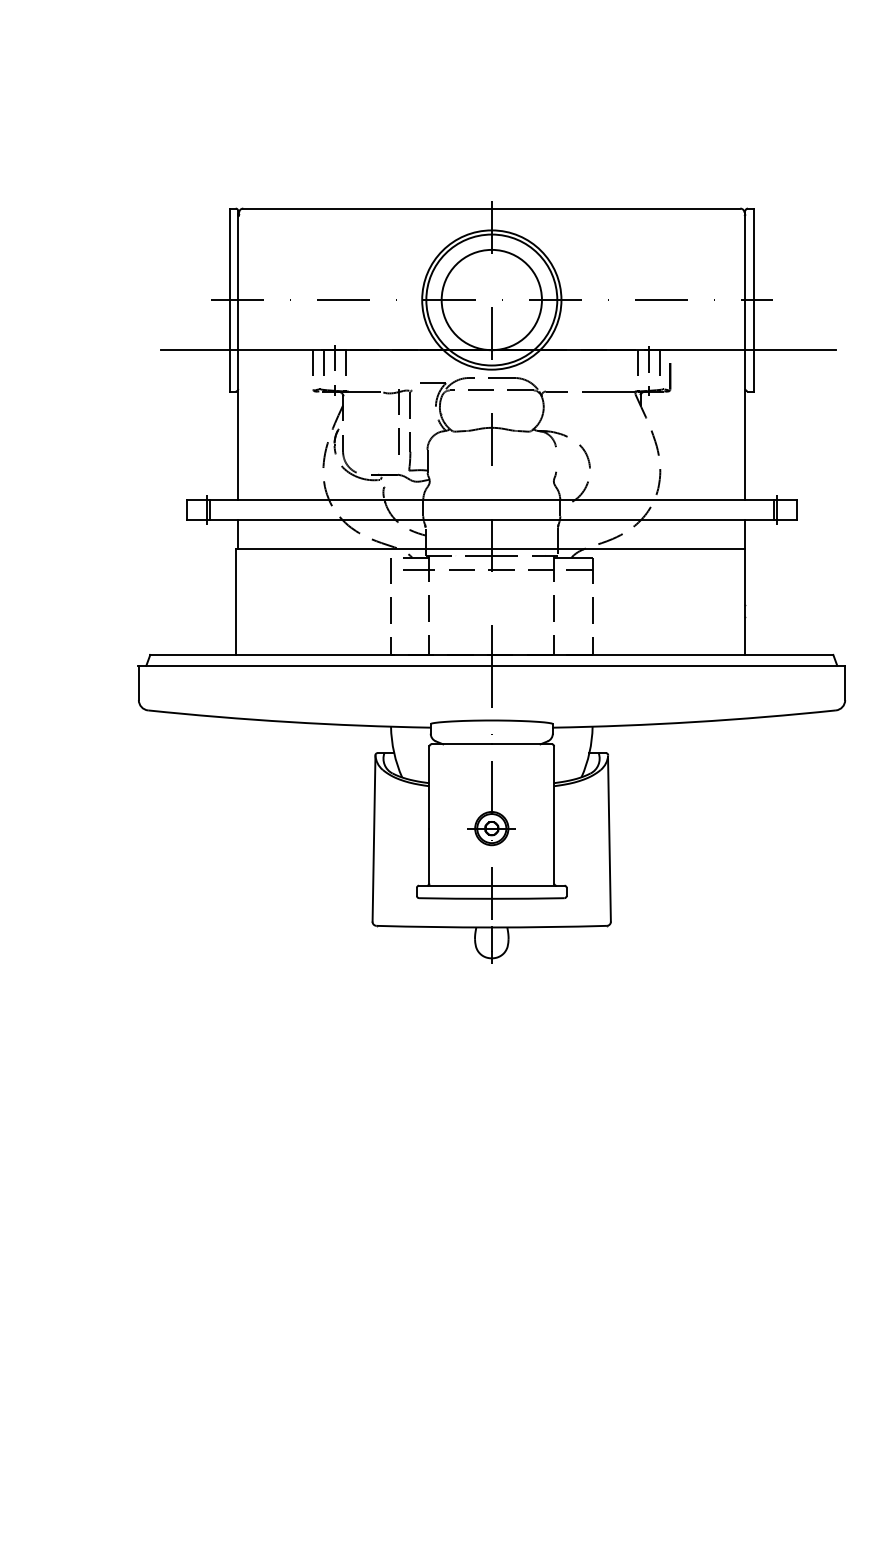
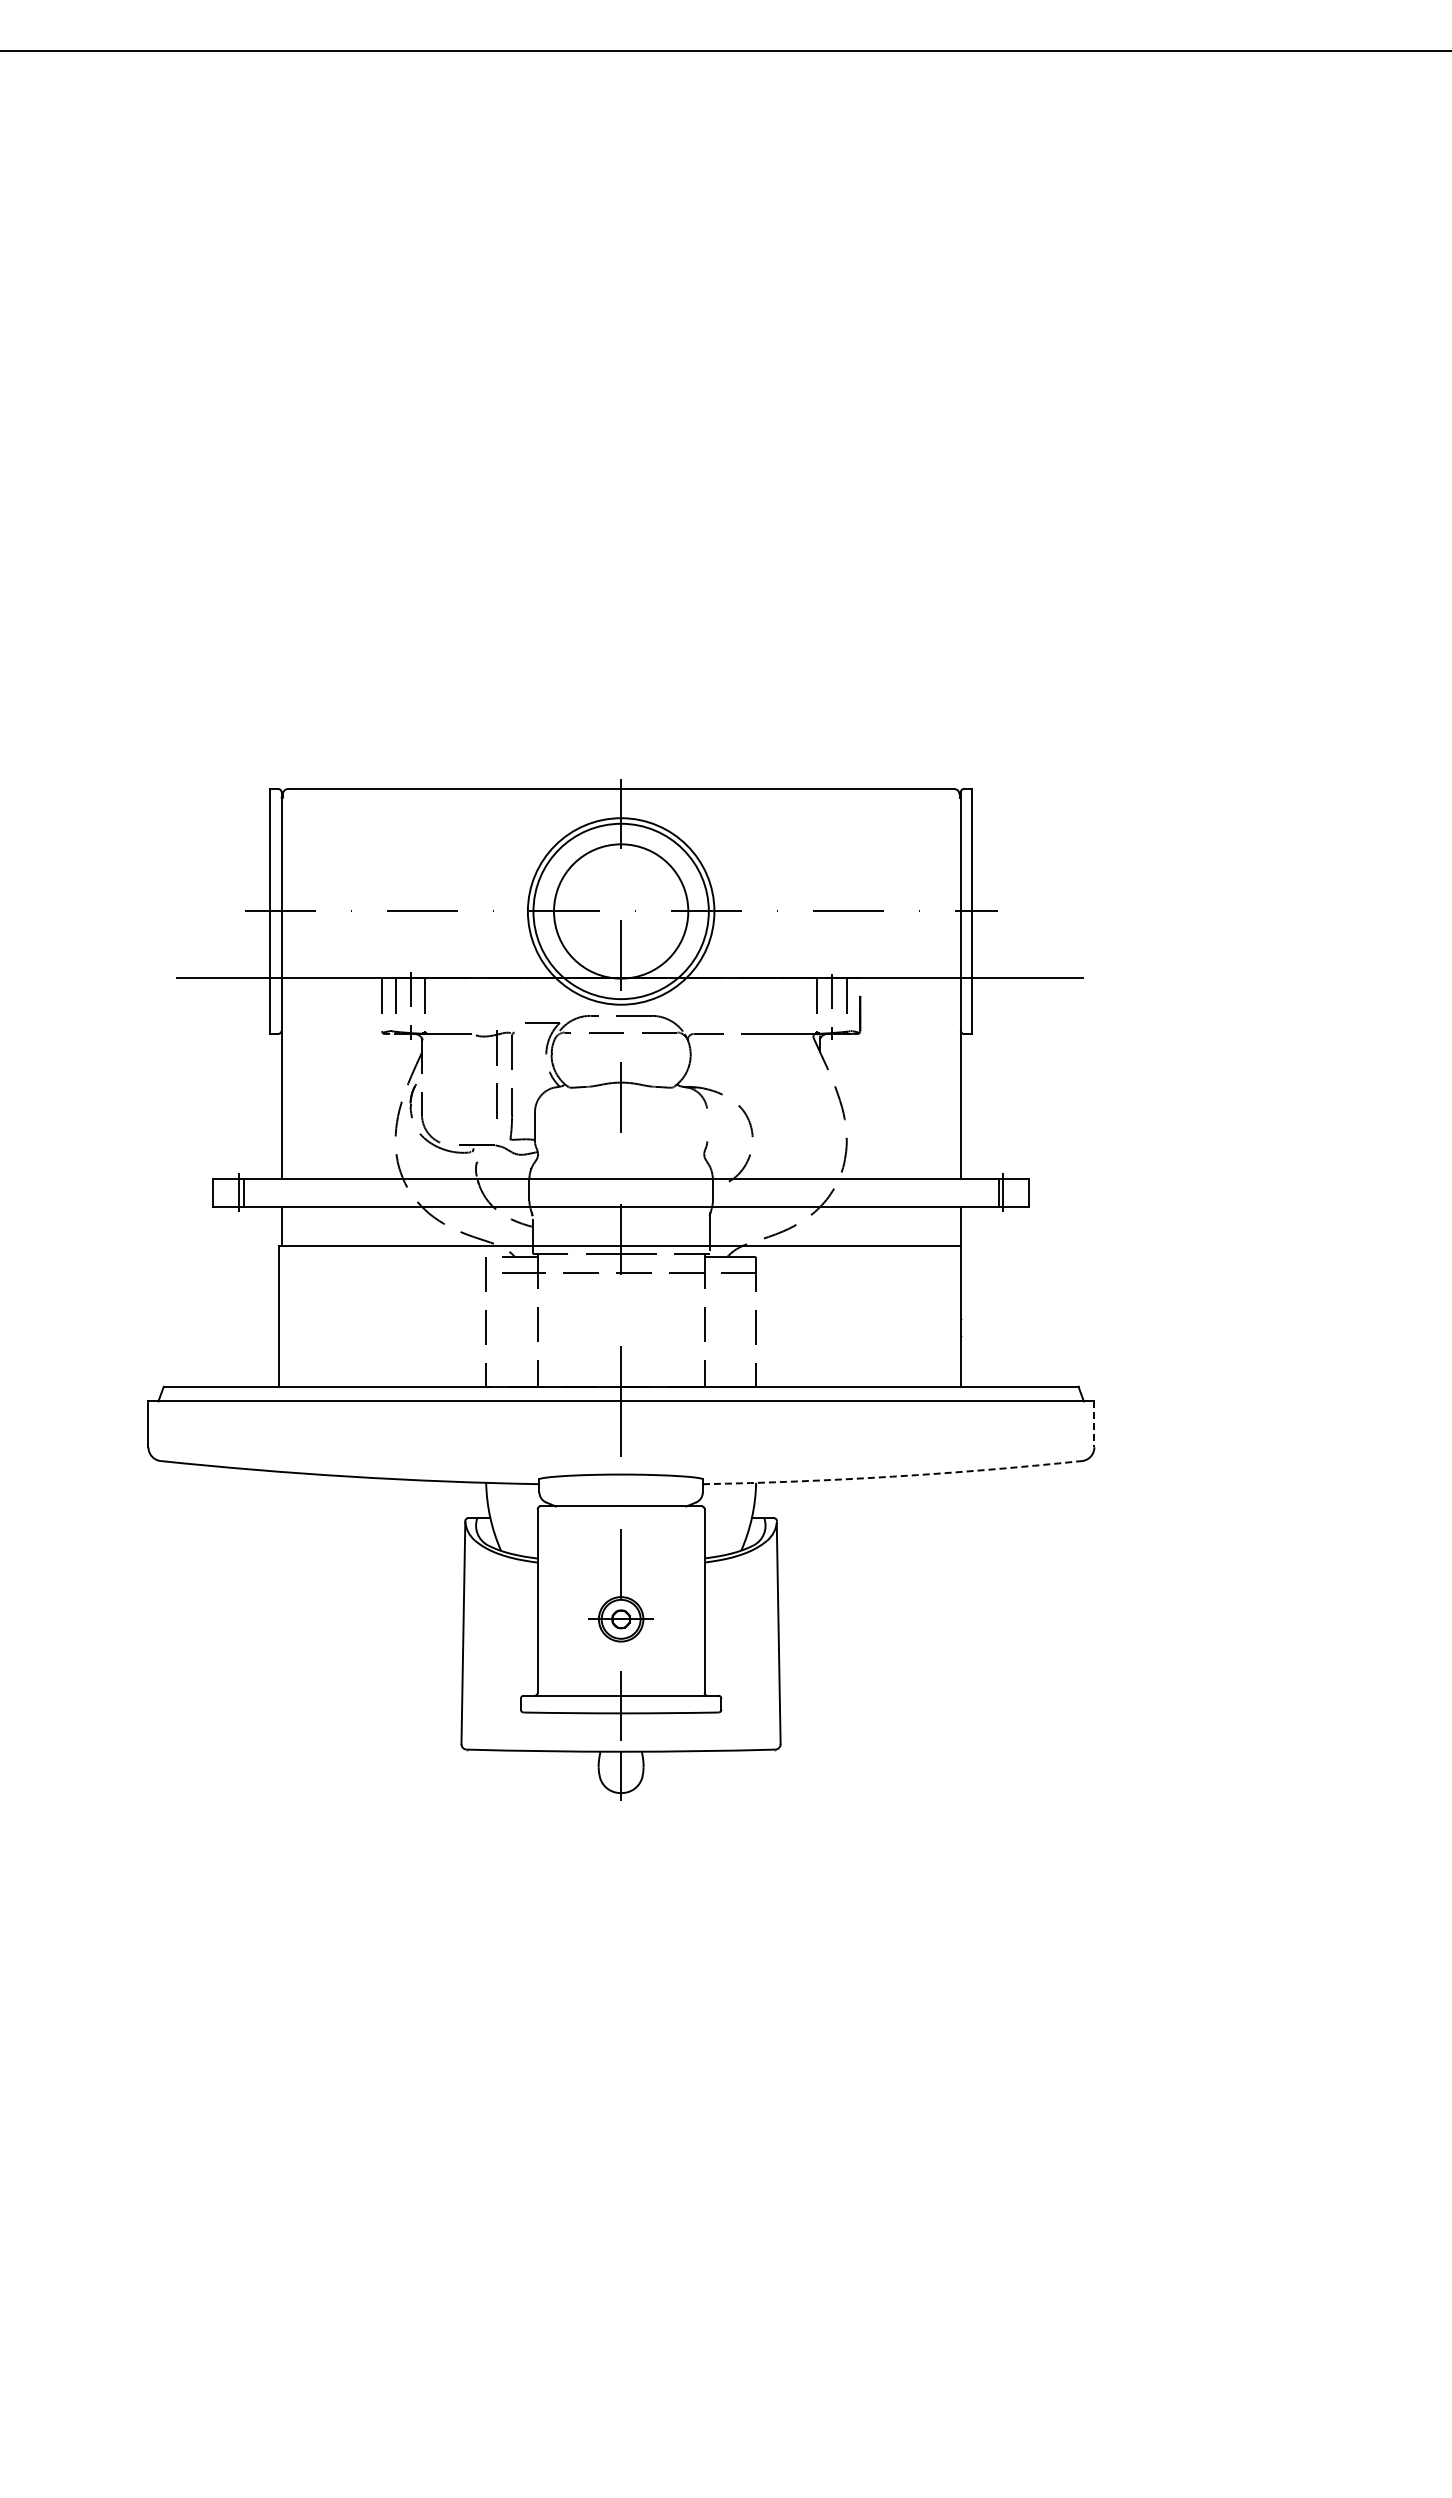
line: (845, 683) -> (1094, 1424), solid -> dashed
arc: (694, 721) -> (892, 1476), solid -> dashed

